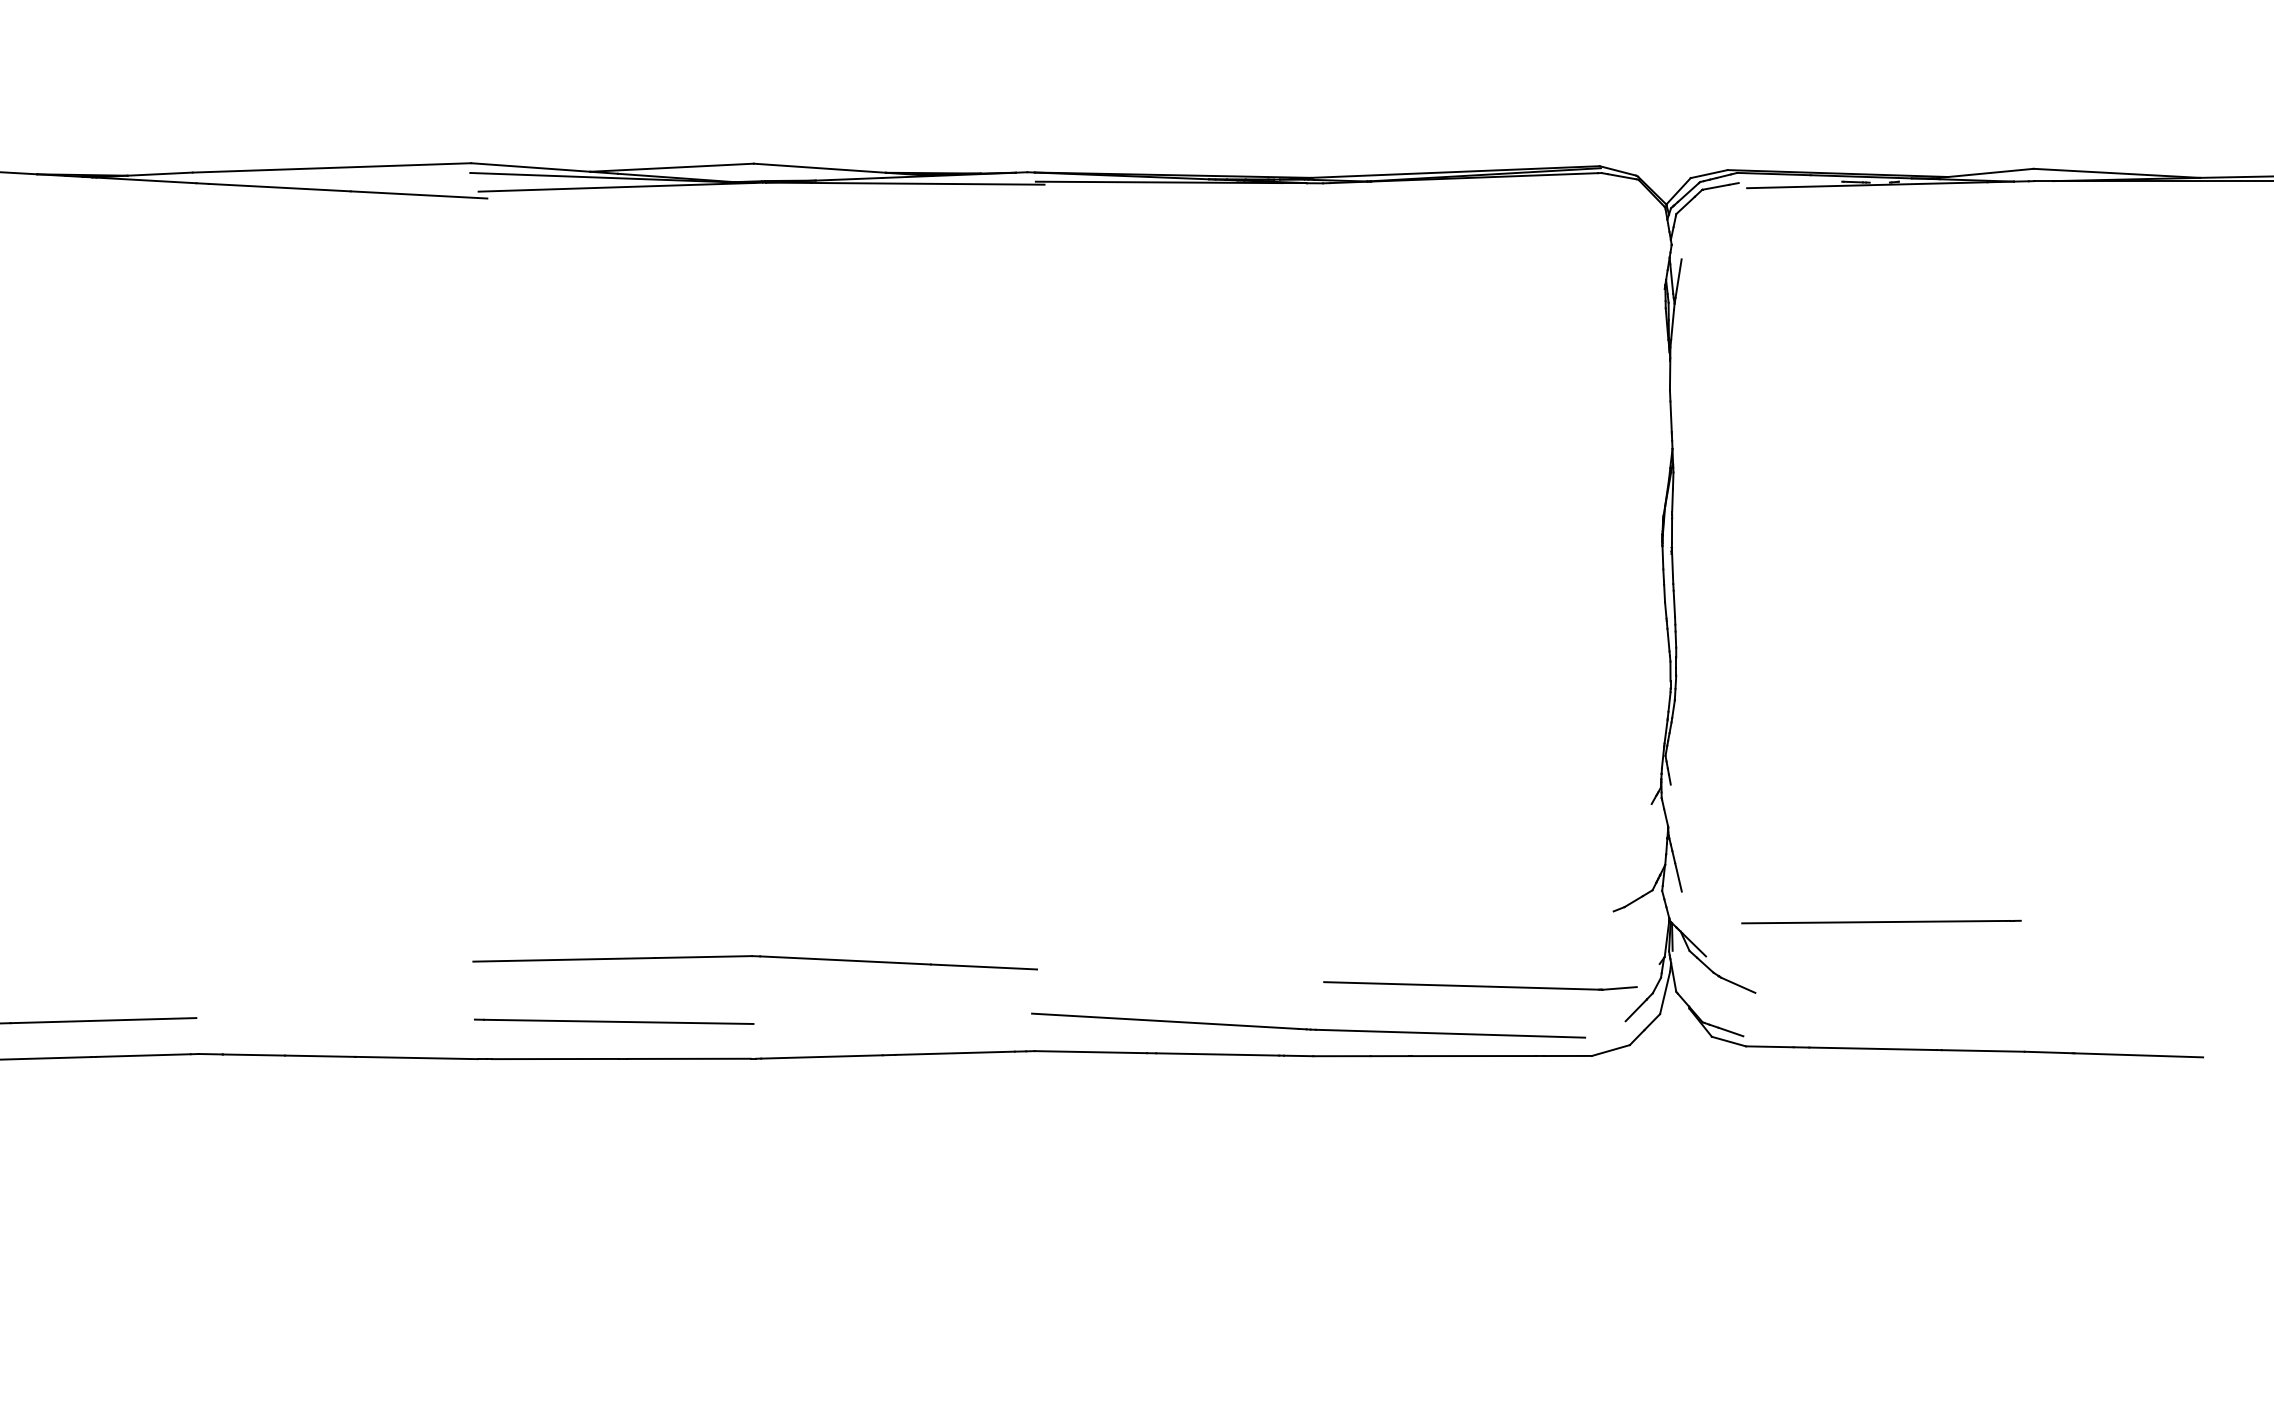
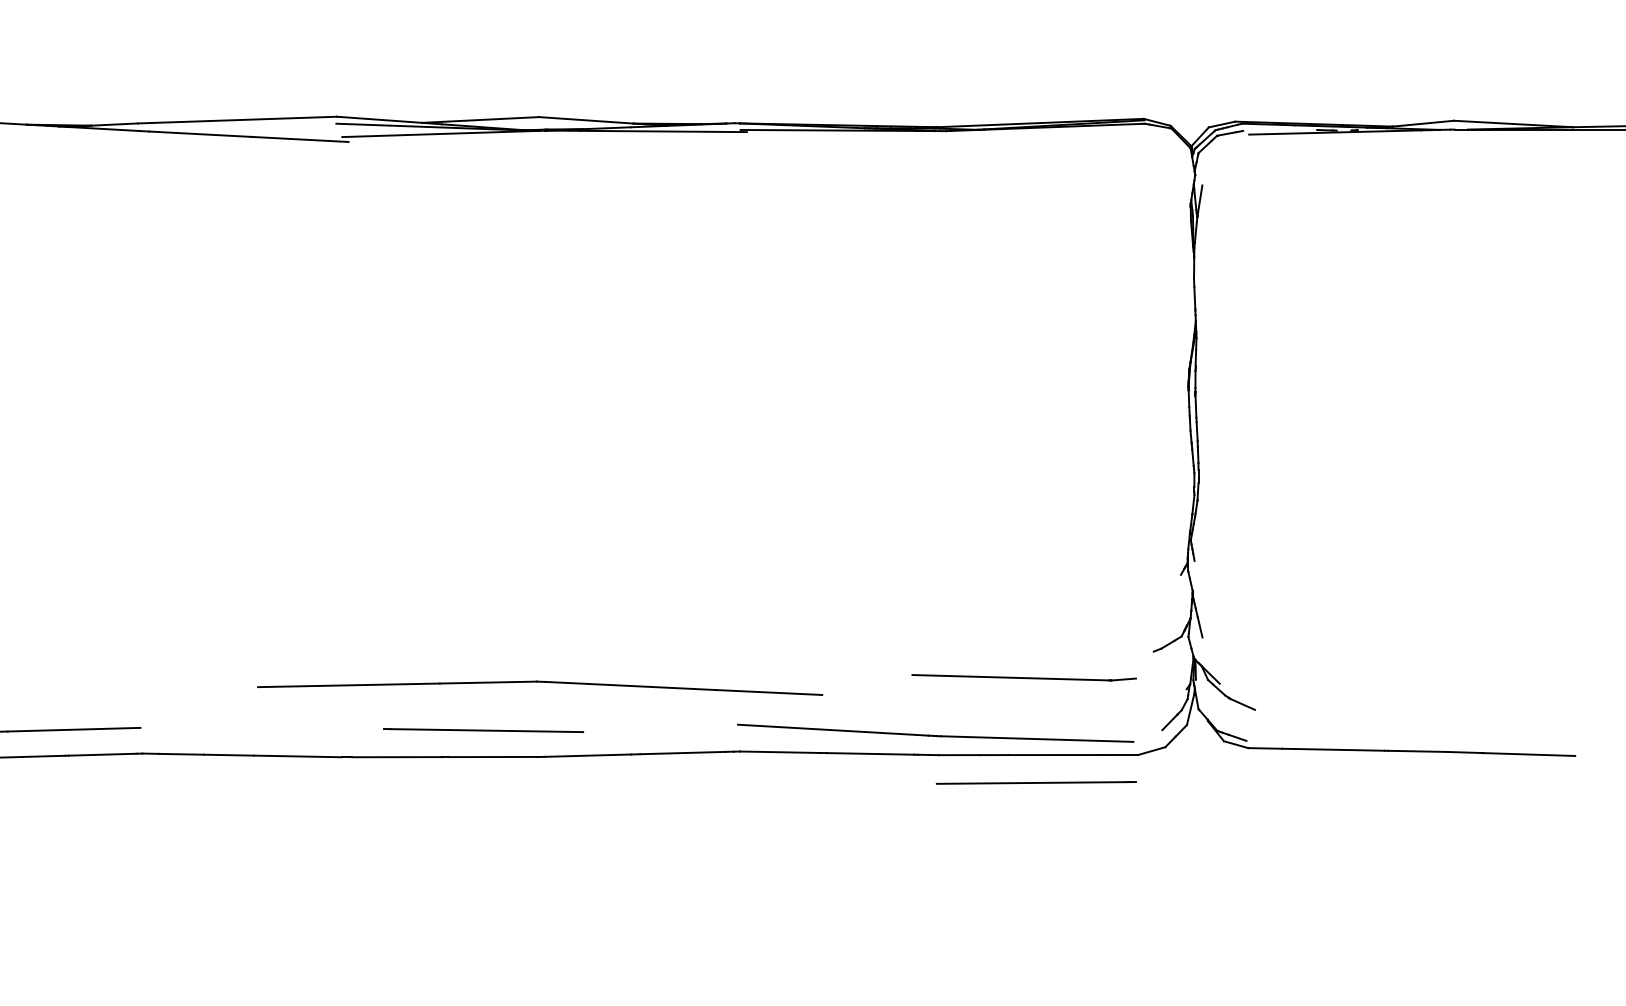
line: (1881, 921) -> (1036, 782), moved
part: (754, 962) -> (539, 688), size x1.4
part: (1480, 985) -> (1024, 677), moved
line: (614, 1021) -> (483, 730), moved

